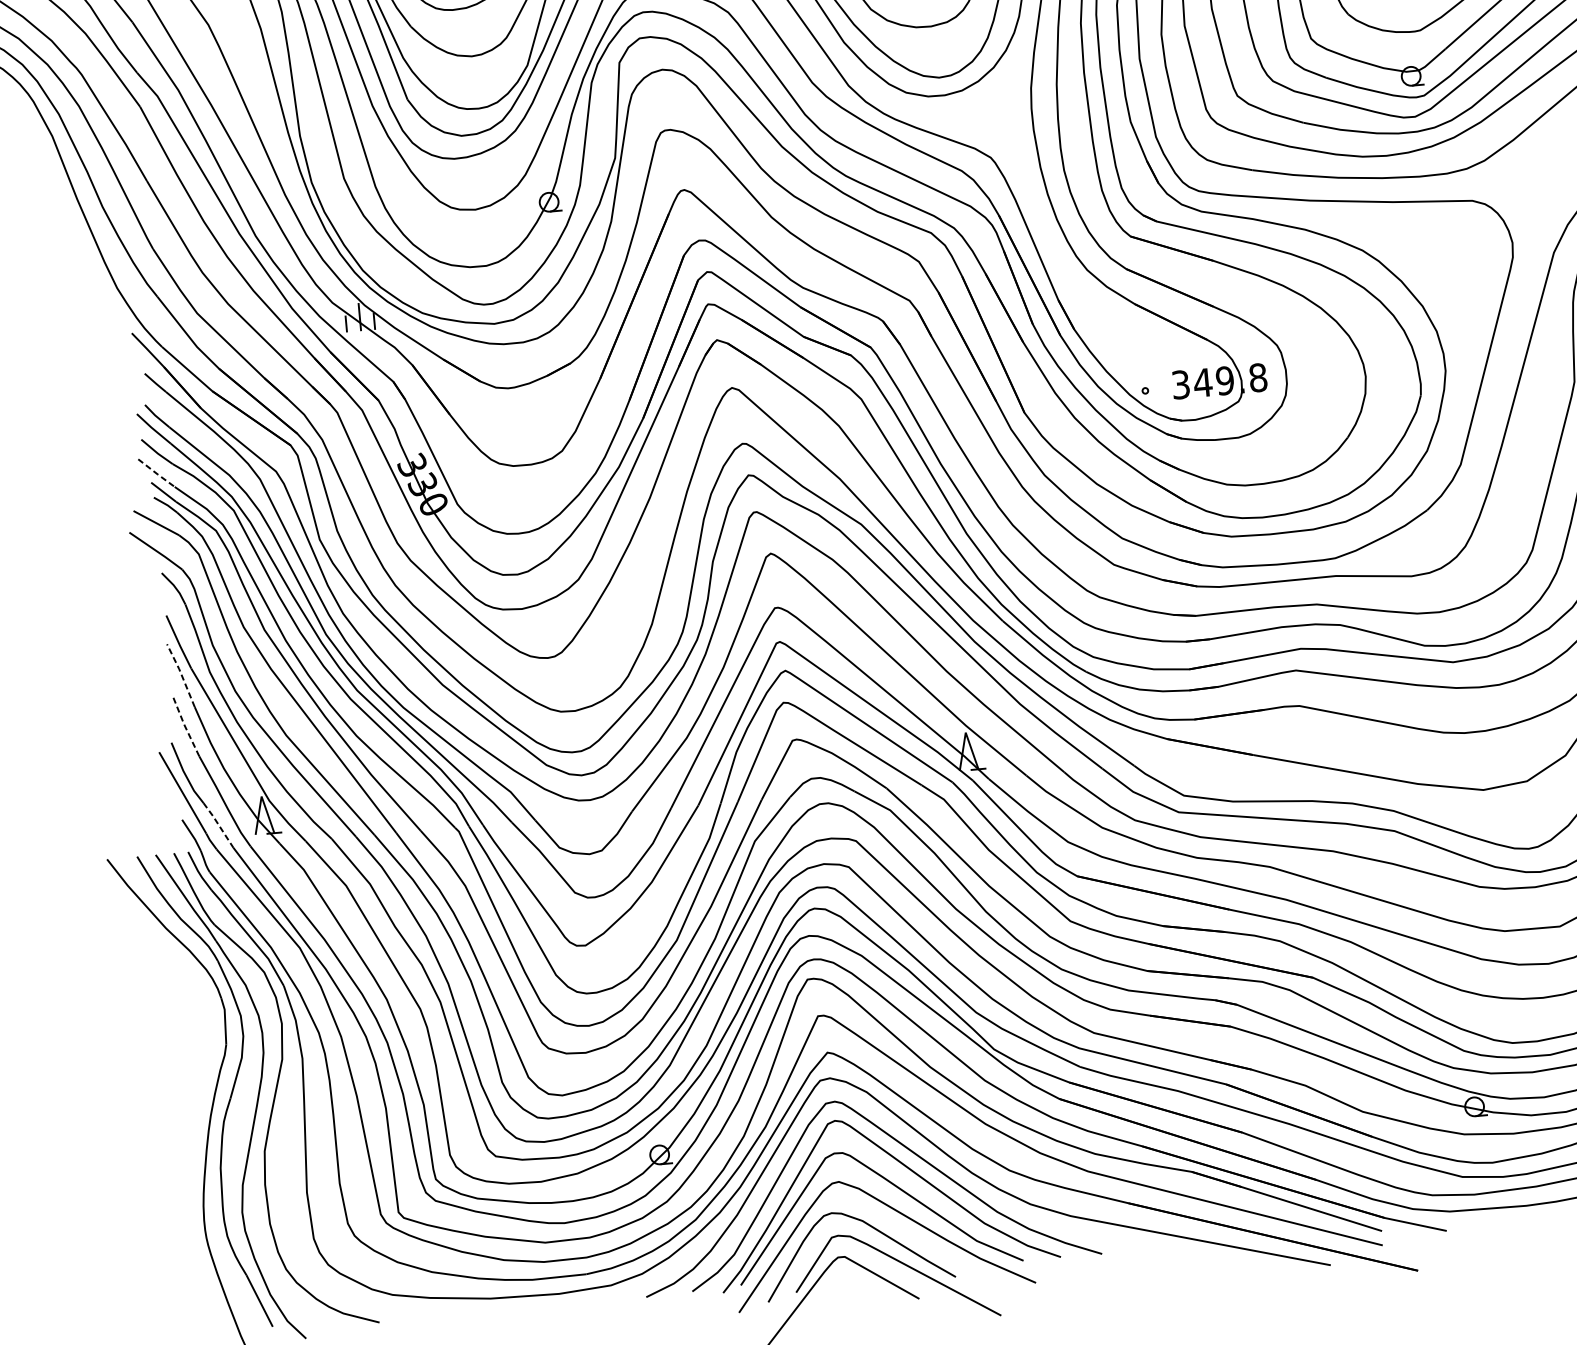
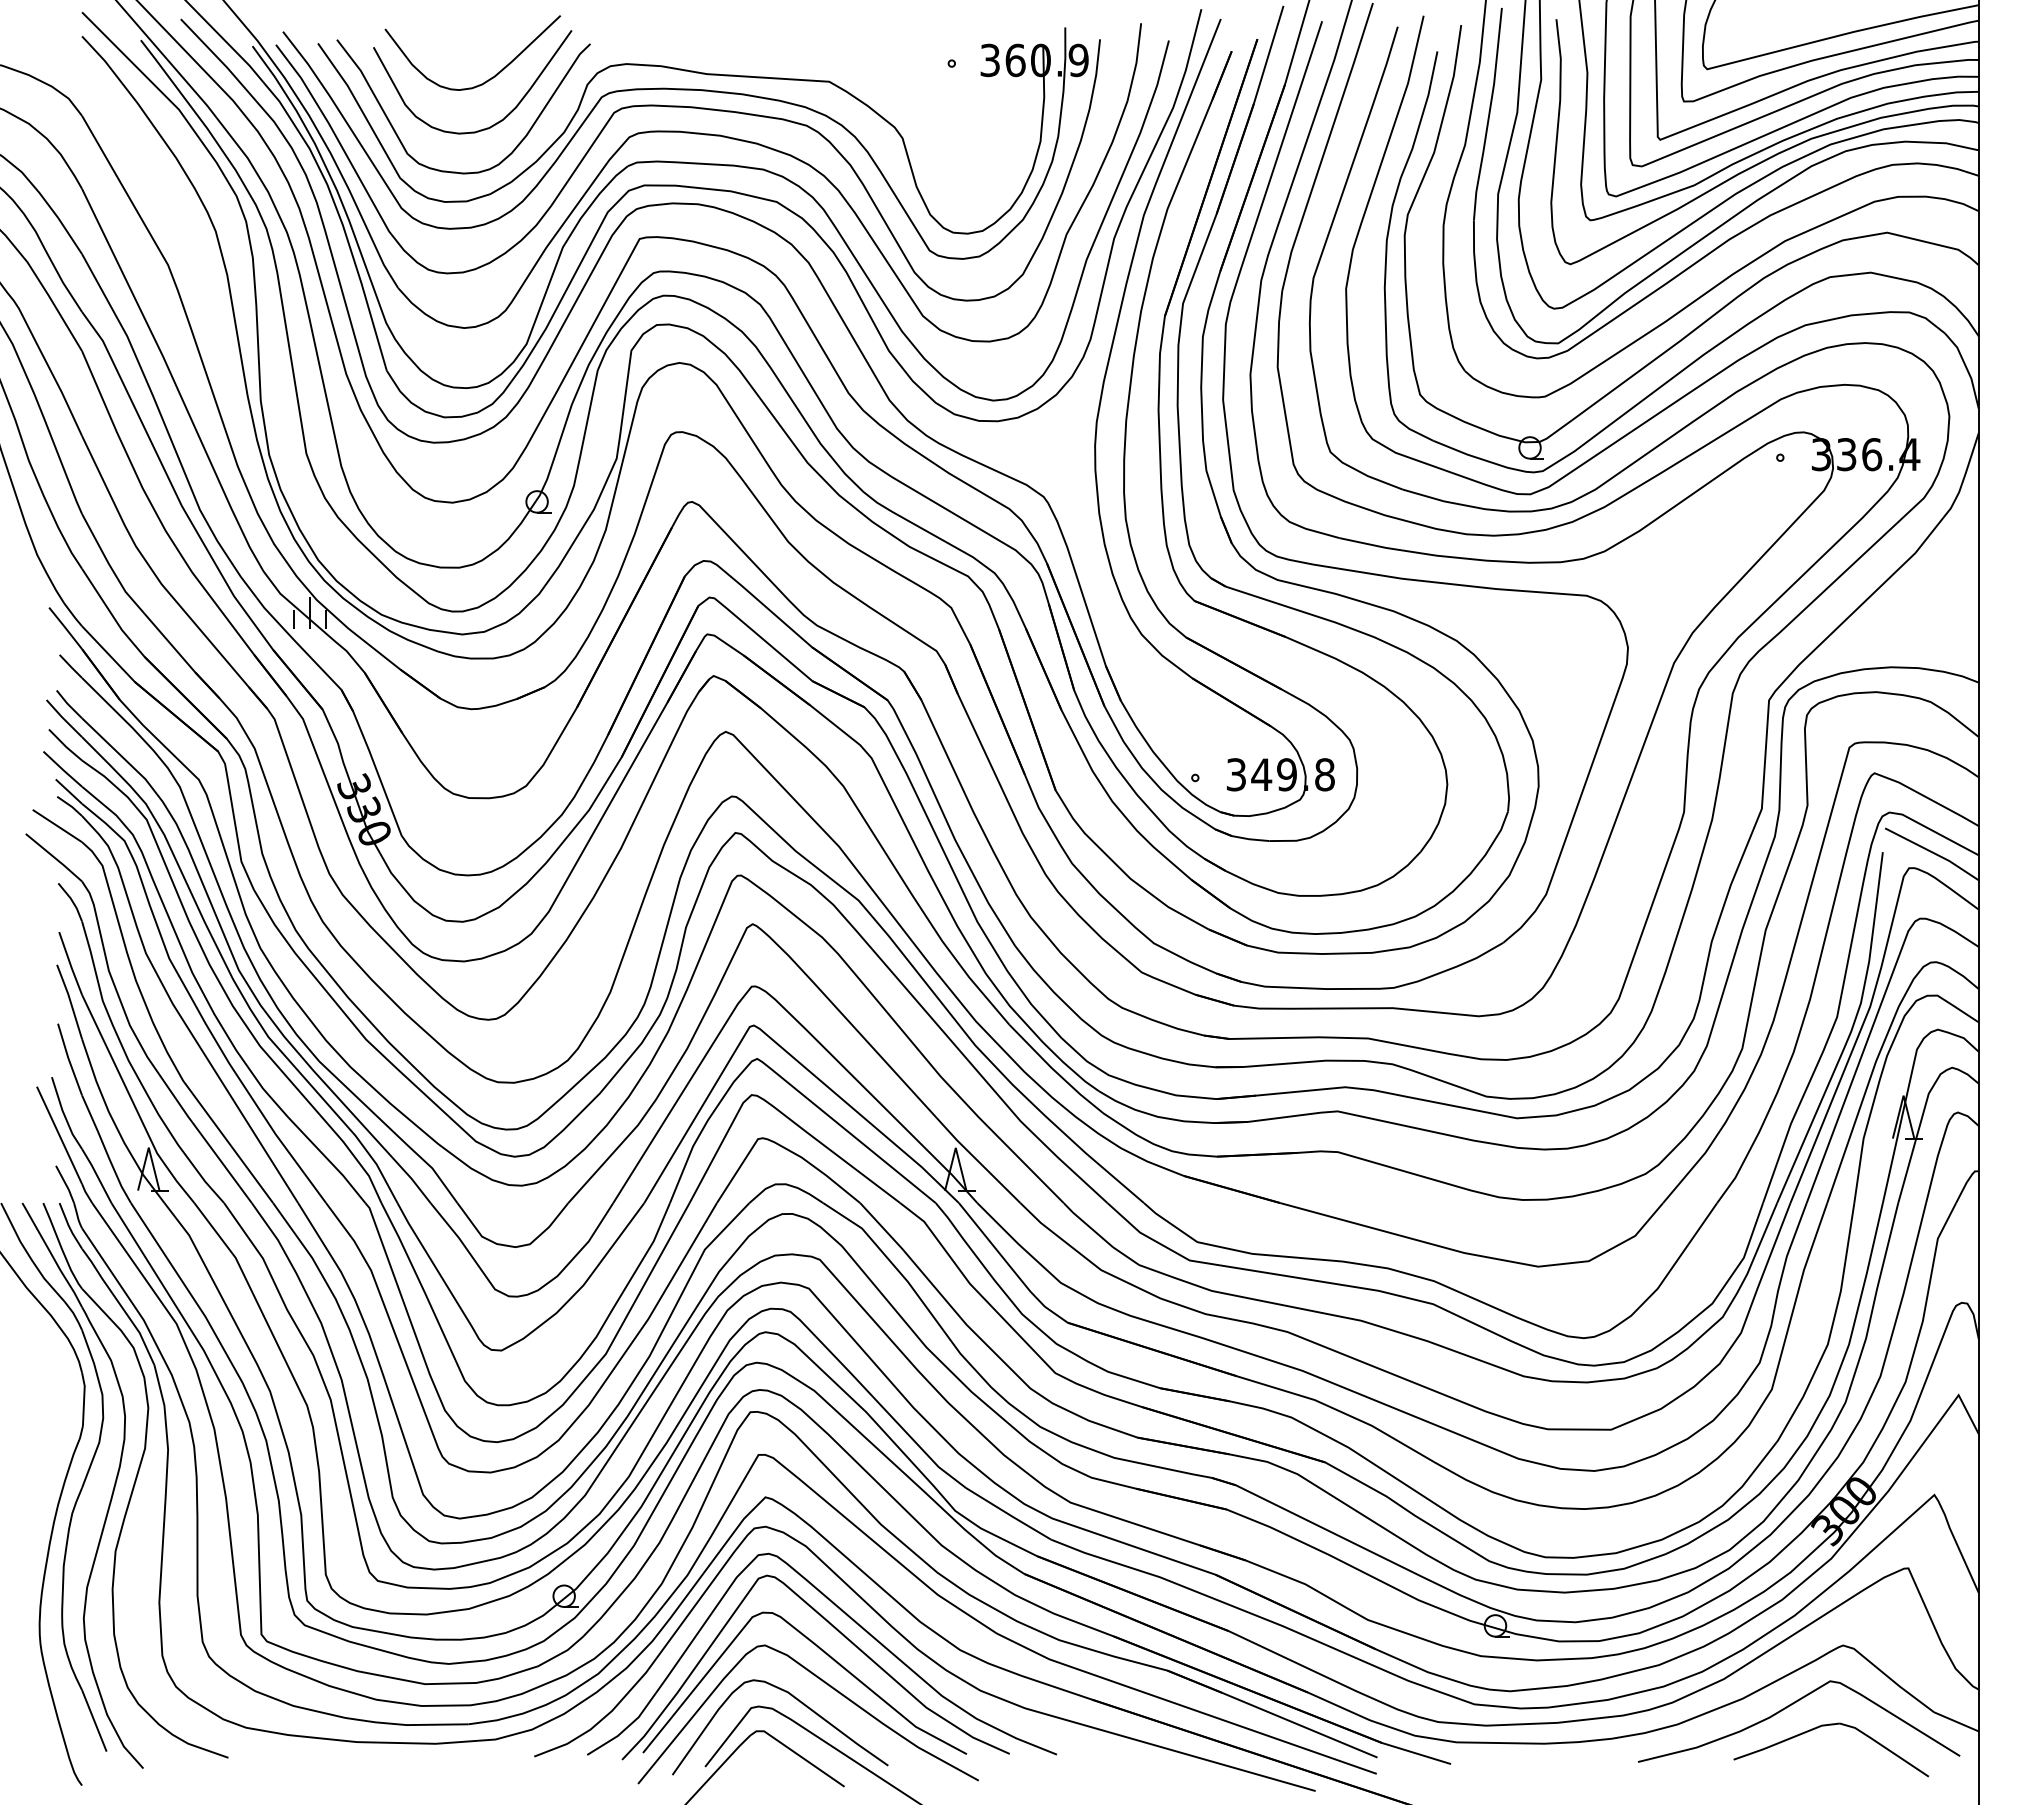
line: (156, 473) -> (62, 769), dashed -> solid
line: (181, 674) -> (70, 1000), dashed -> solid
line: (184, 725) -> (68, 1059), dashed -> solid
line: (218, 824) -> (96, 1175), dashed -> solid

